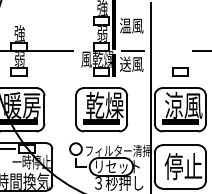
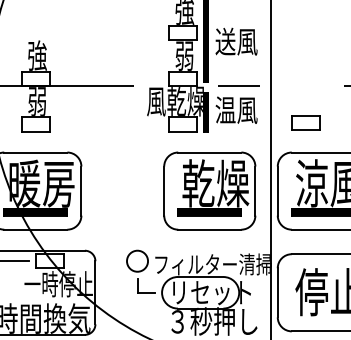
text: (124, 25) -> (223, 41), 温風 -> 送風
text: (125, 63) -> (225, 108), 送風 -> 温風
part: (180, 71) -> (305, 121), moved
part: (101, 109) -> (209, 190), moved

